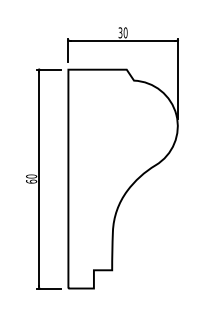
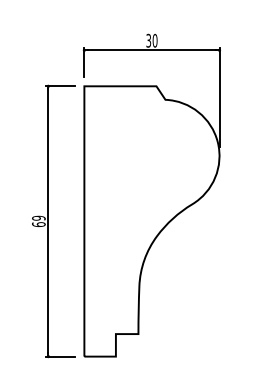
text: (31, 176) -> (38, 218), 60 -> 69

